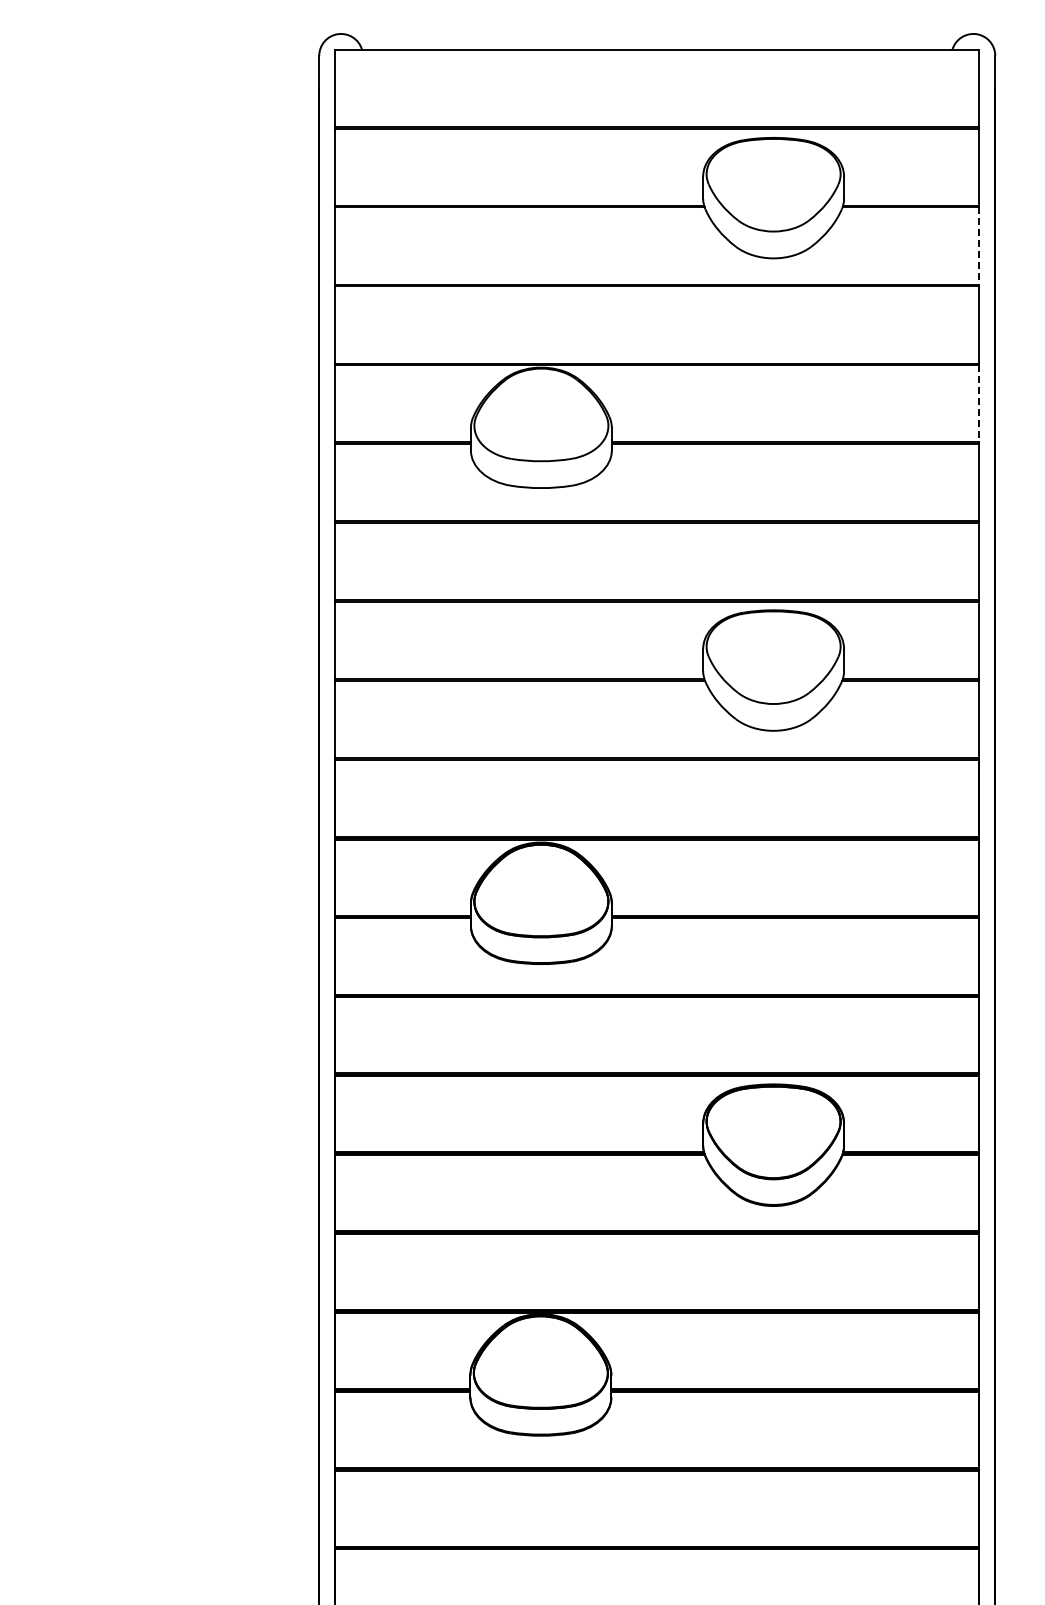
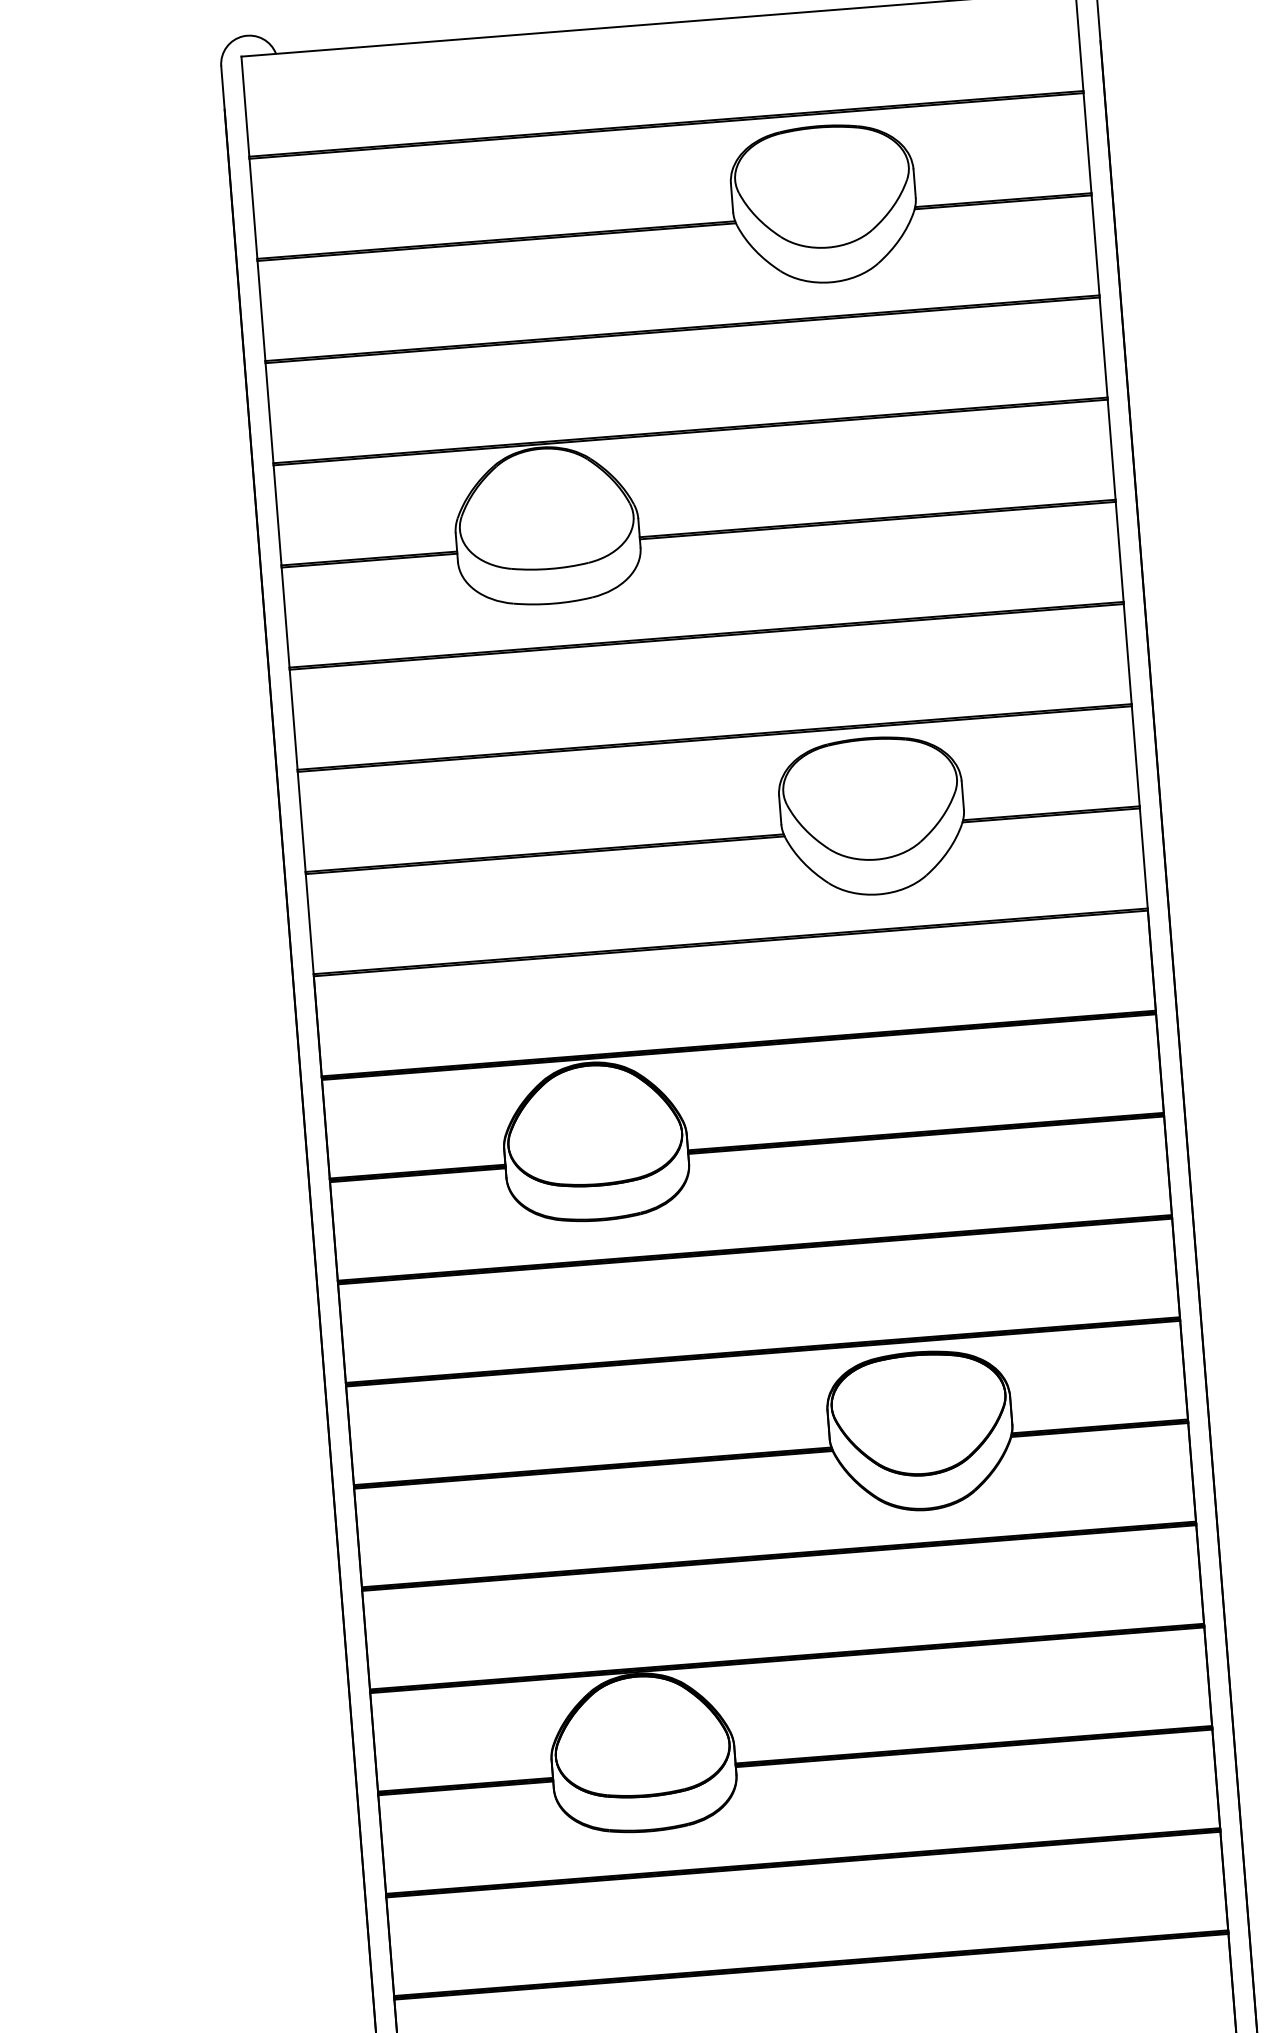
line: (979, 246) -> (1096, 245), dashed -> solid
line: (979, 403) -> (1112, 449), dashed -> solid

